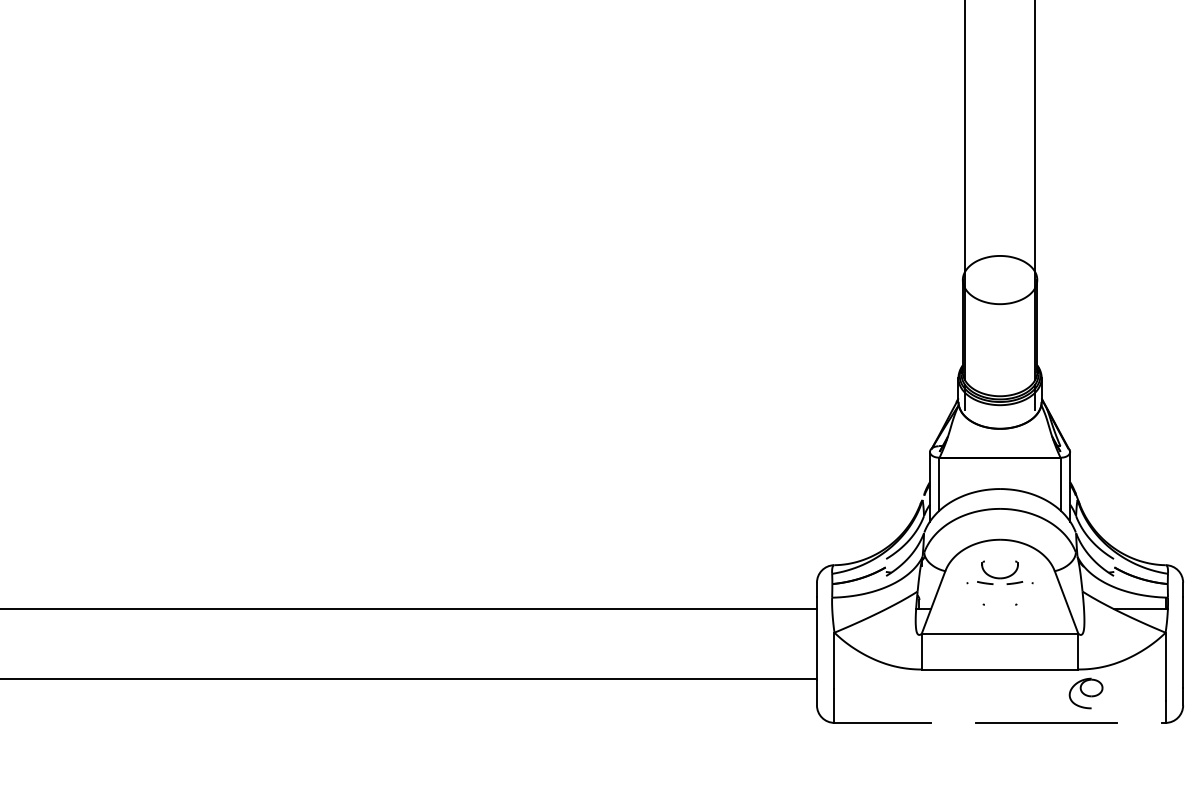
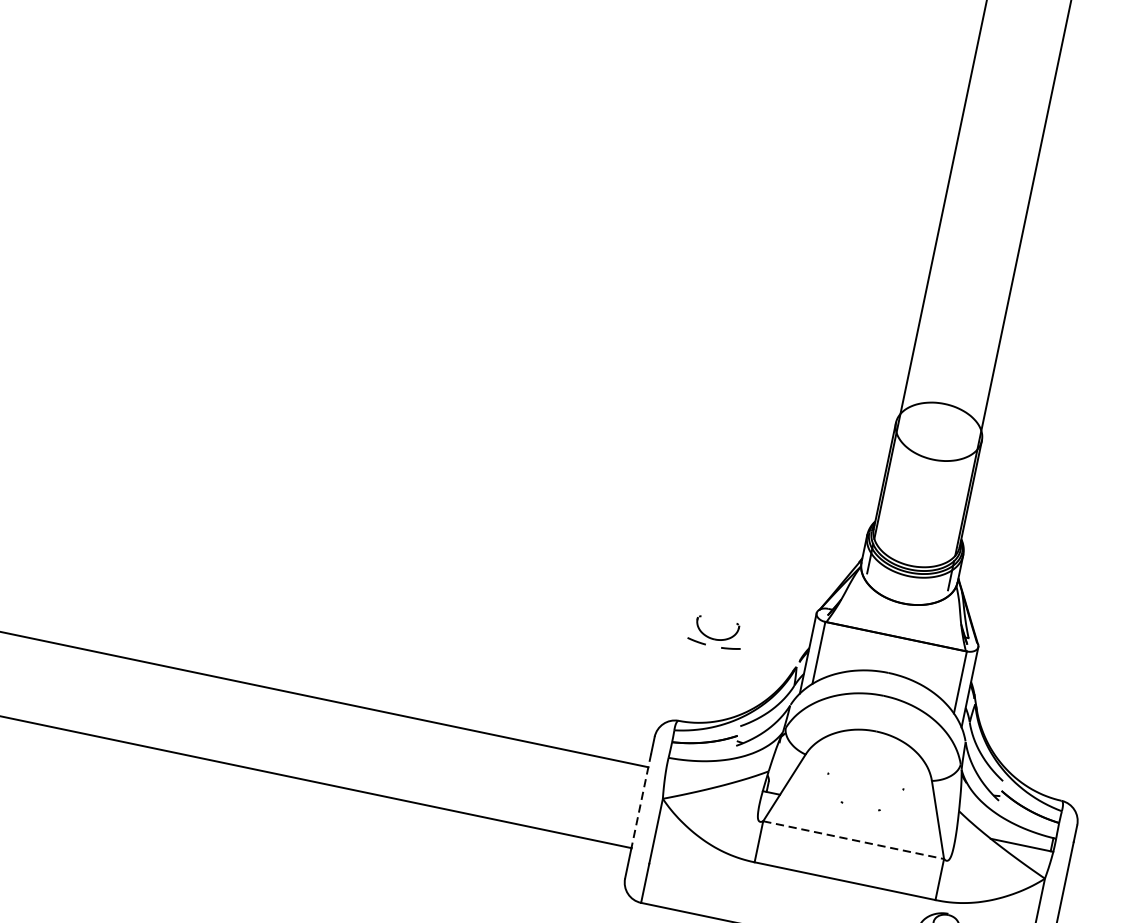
part: (1000, 572) -> (716, 632), moved
line: (1000, 633) -> (854, 839), solid -> dashed
line: (816, 638) -> (640, 801), solid -> dashed

